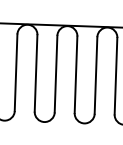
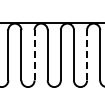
line: (16, 71) -> (34, 54), solid -> dashed
line: (96, 74) -> (87, 54), solid -> dashed

